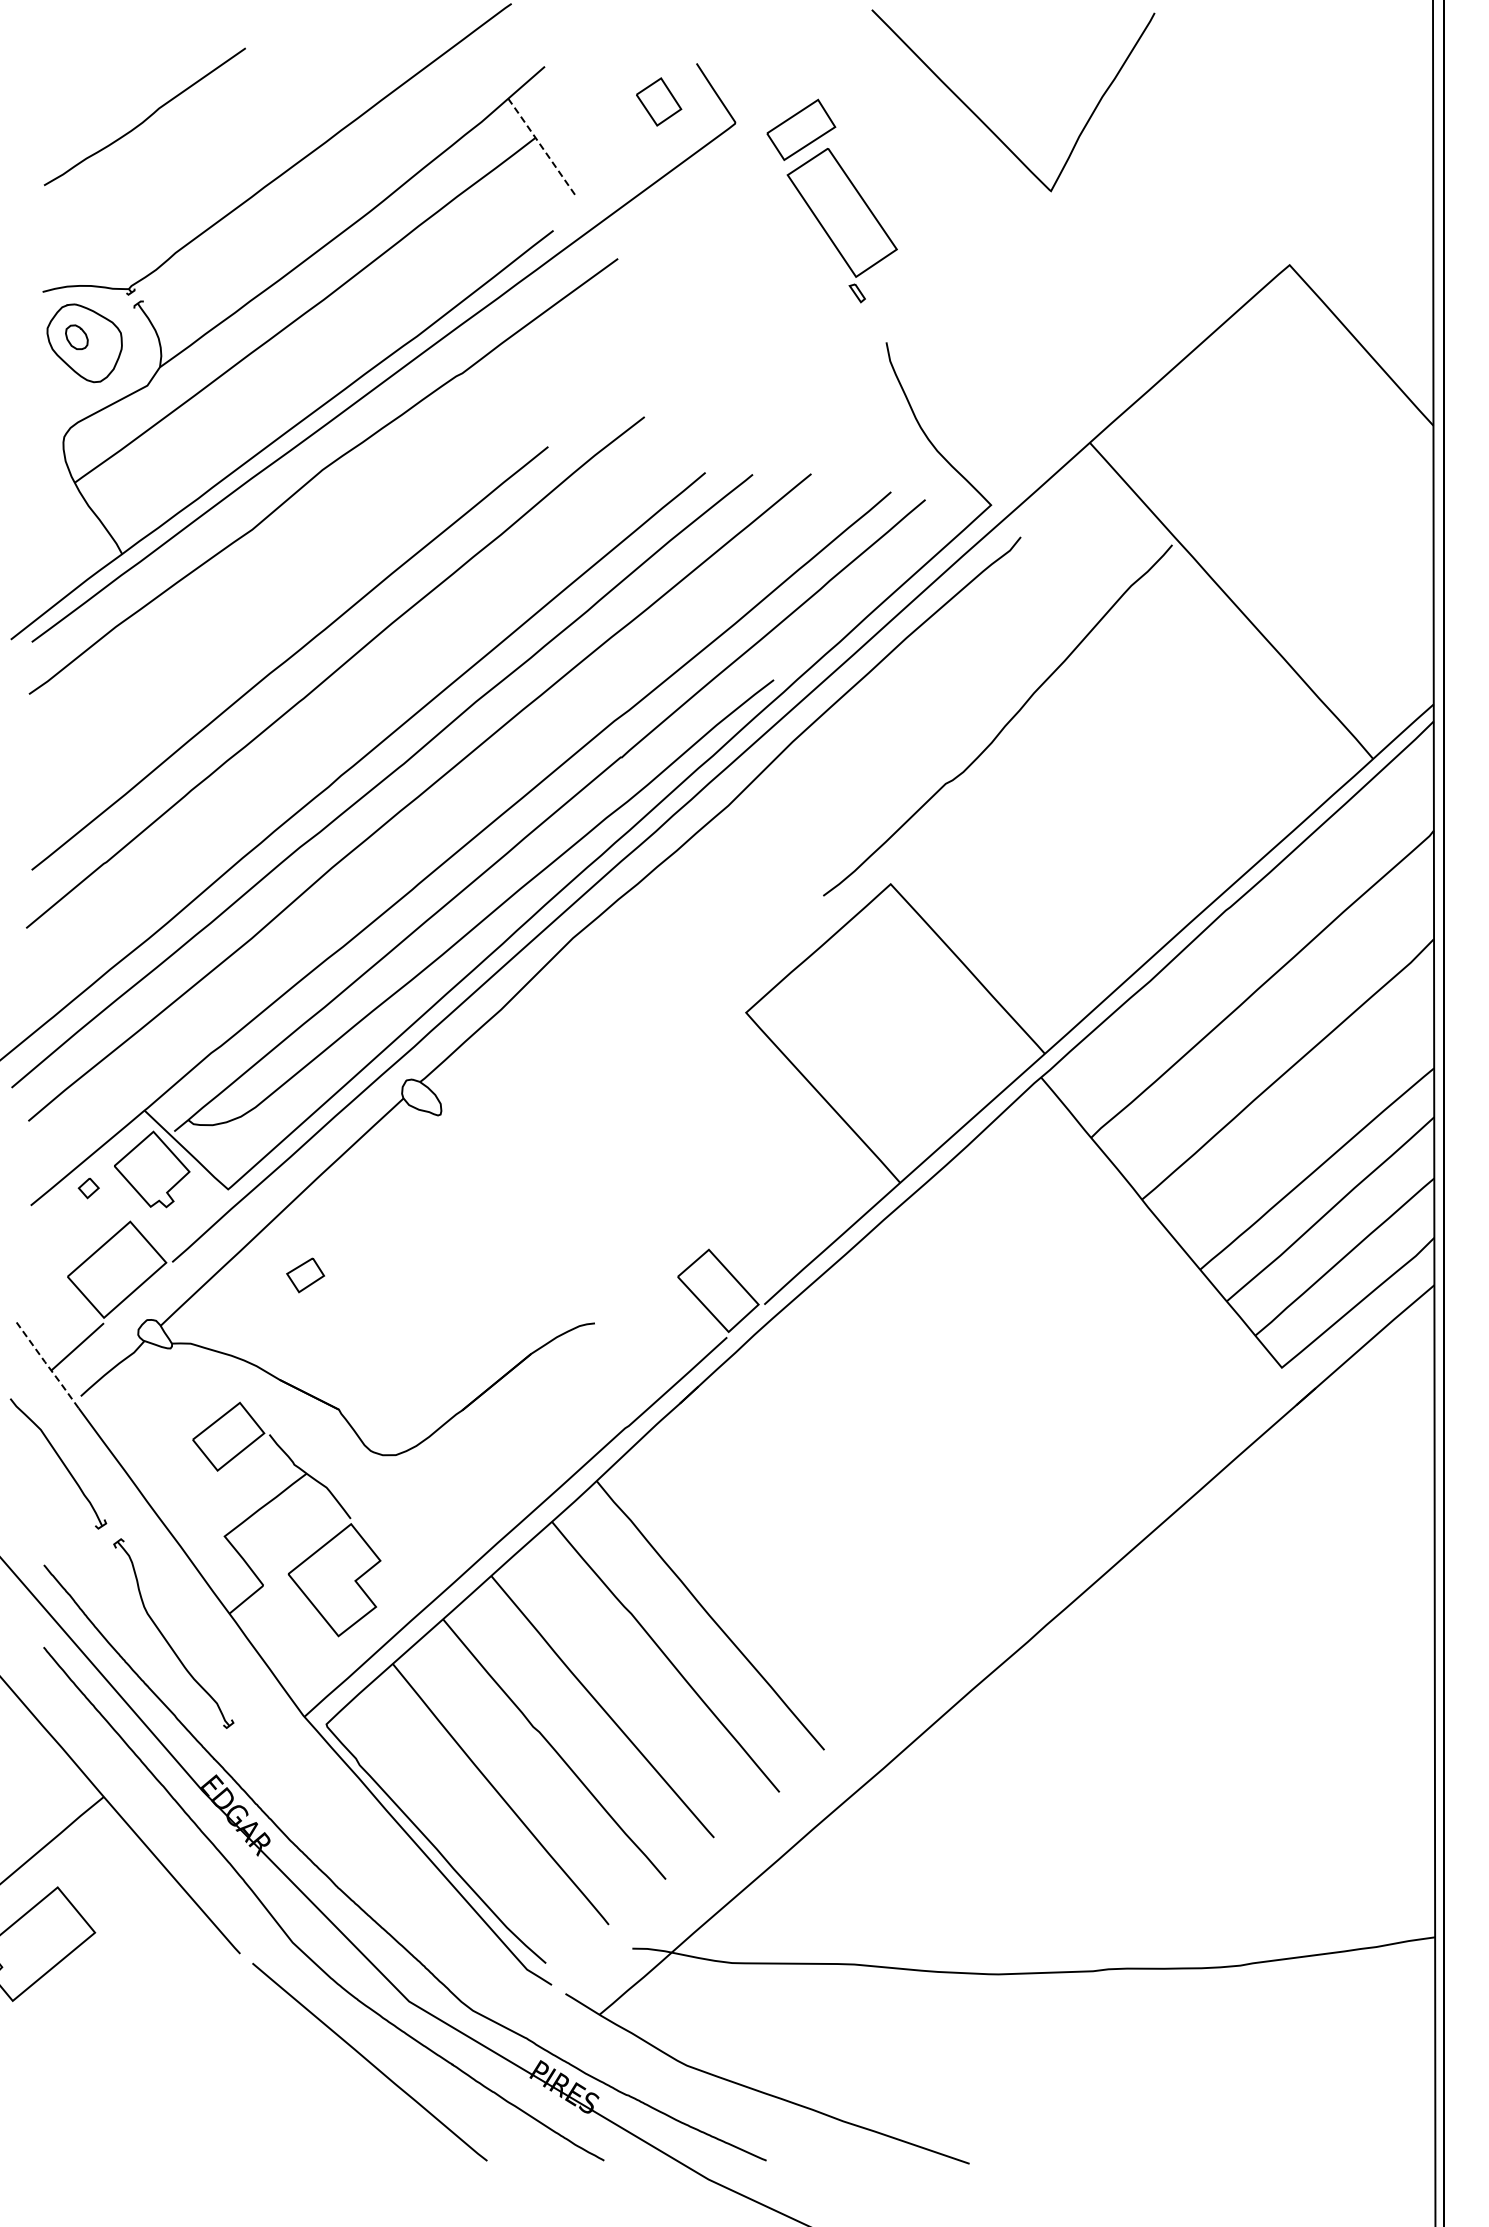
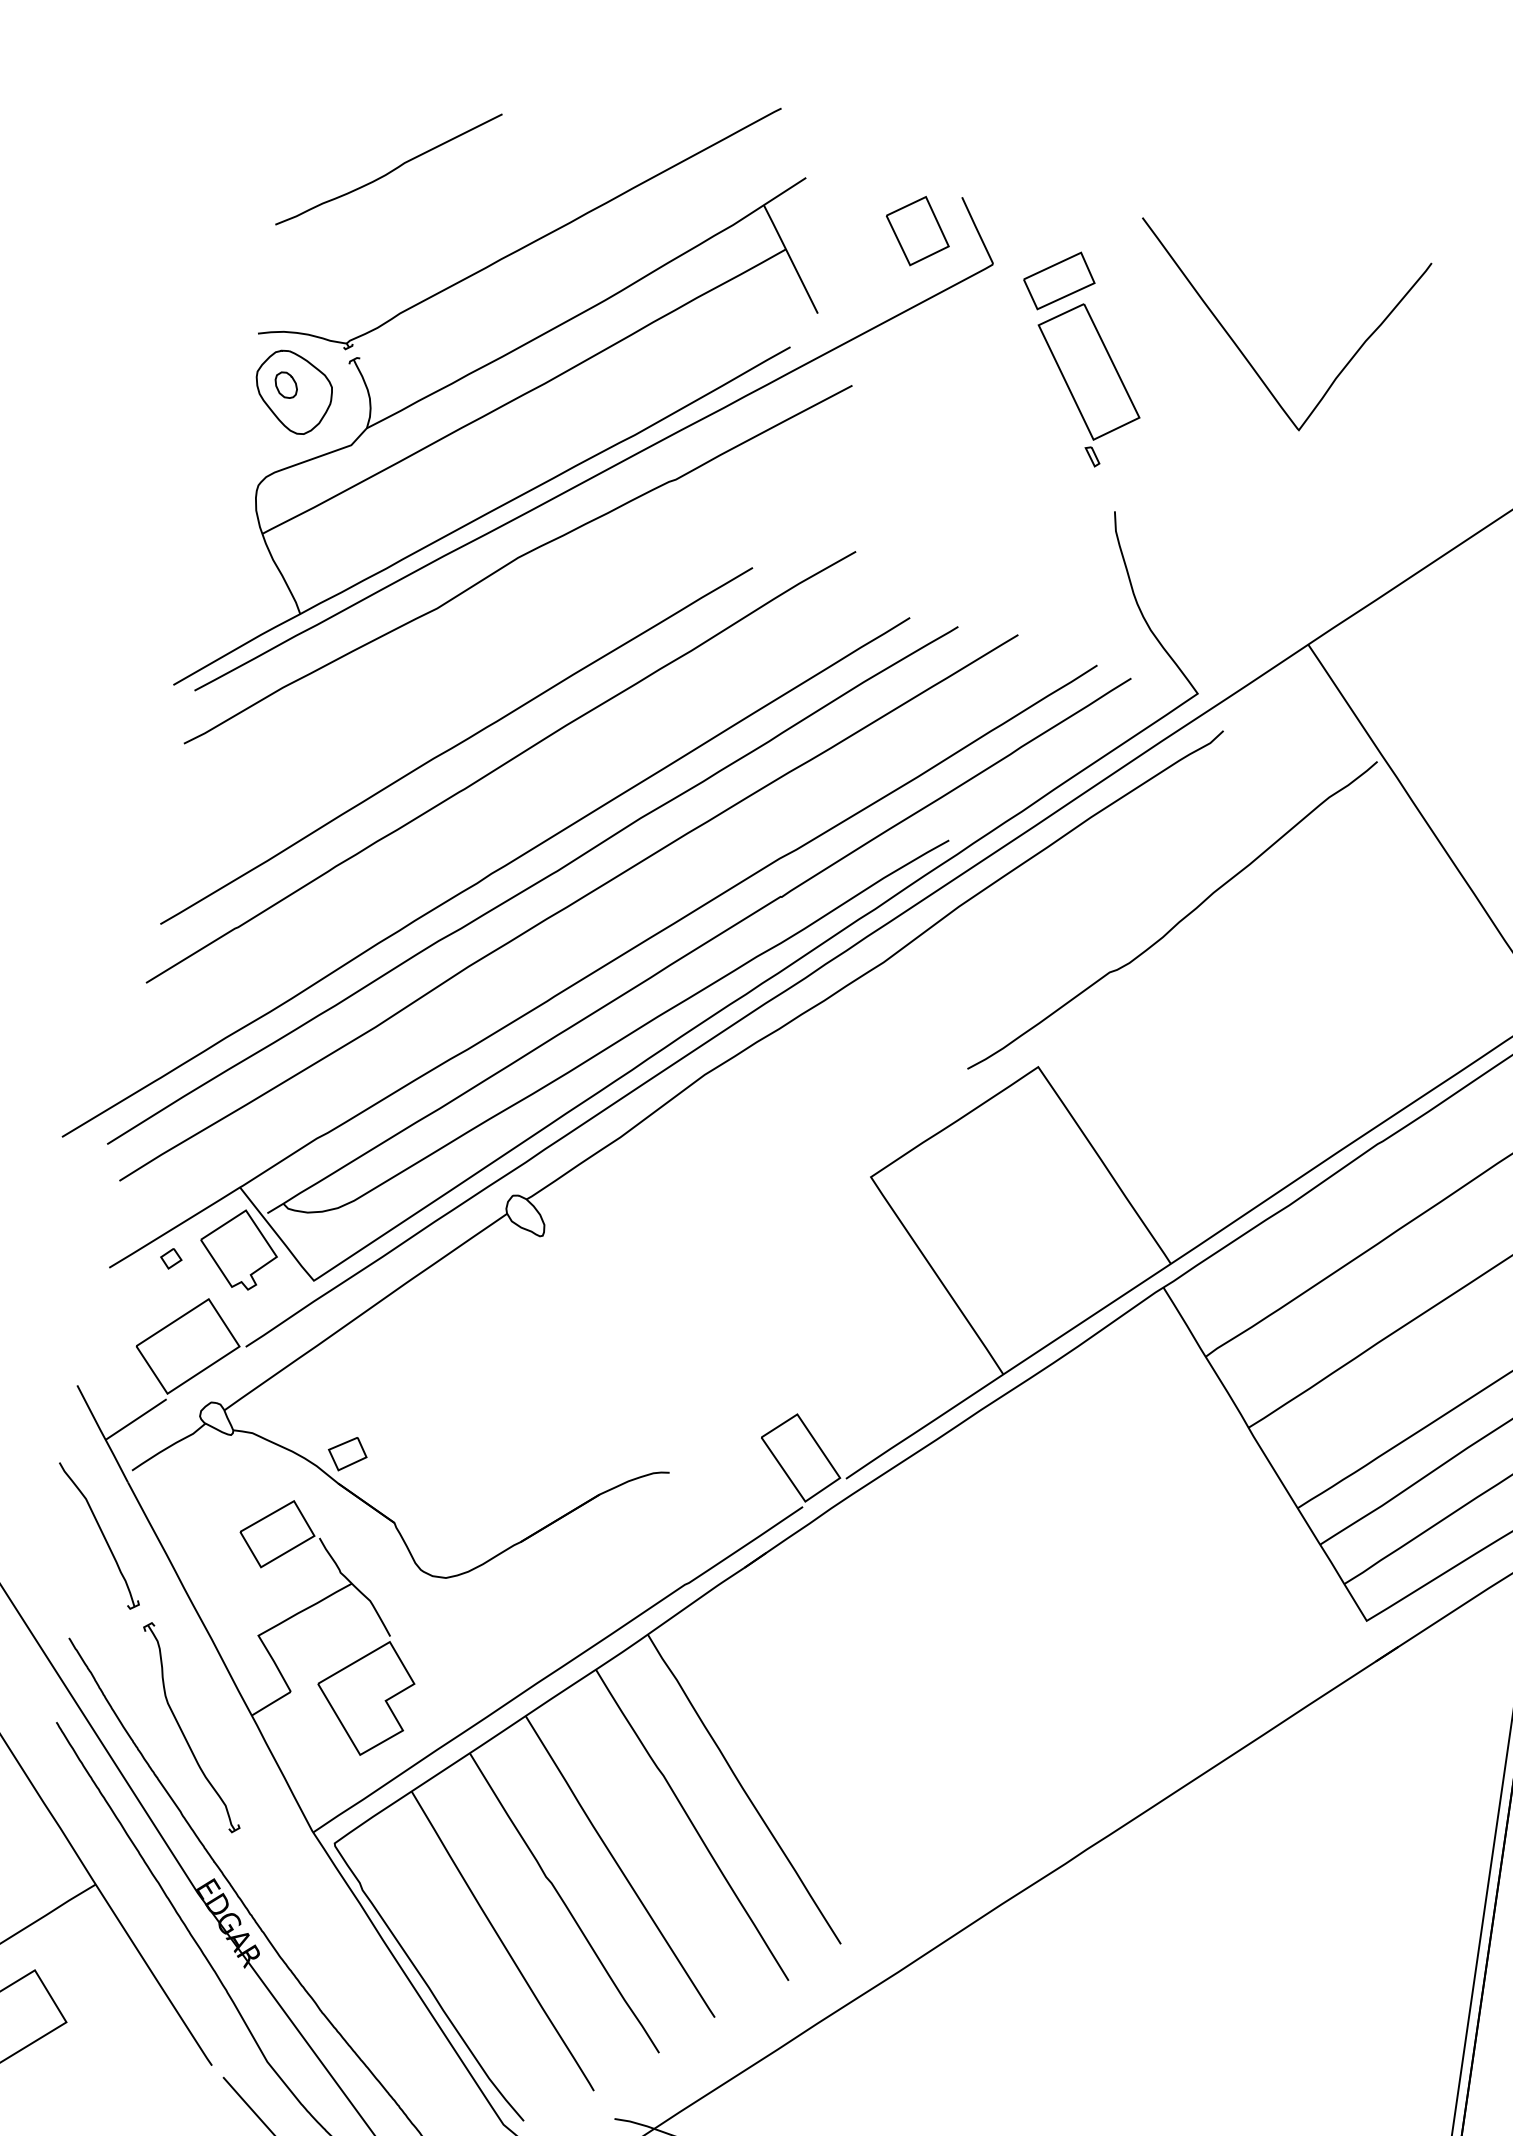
part: (658, 101) -> (917, 230), size x1.43
curve: (987, 125) -> (1243, 353), moved
line: (541, 146) -> (790, 259), dashed -> solid
part: (305, 1275) -> (347, 1454), moved
line: (47, 1365) -> (102, 1434), dashed -> solid

